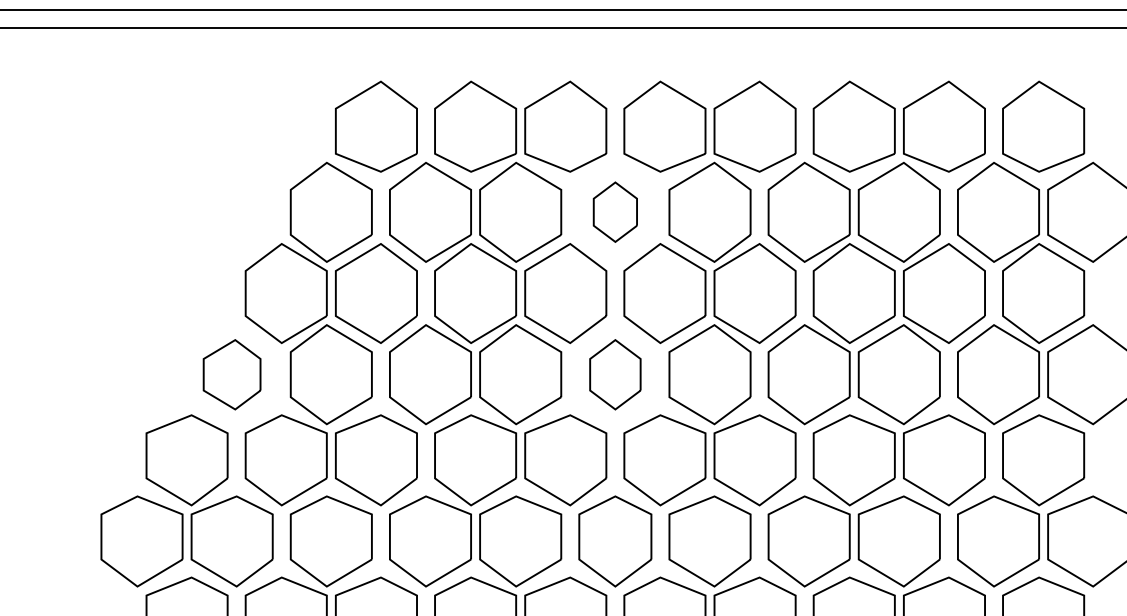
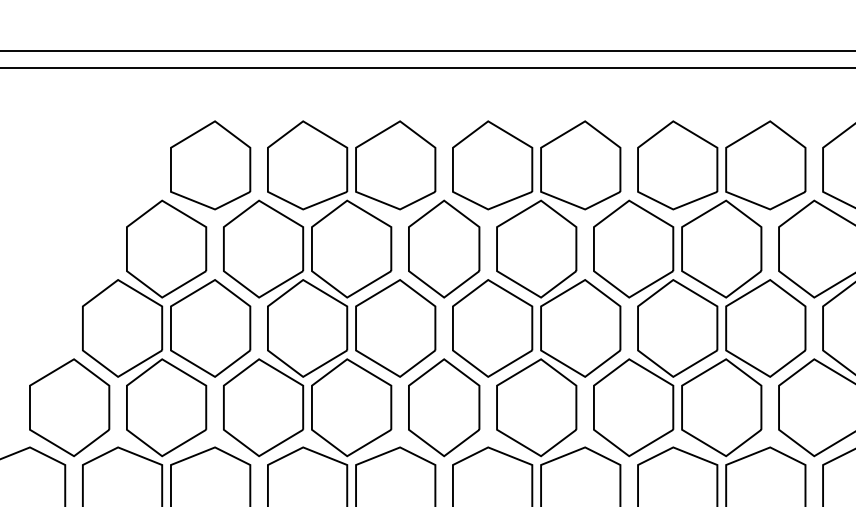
part: (615, 211) -> (444, 248), size x1.67
part: (231, 374) -> (68, 407), size x1.43
part: (615, 374) -> (444, 407), size x1.43

